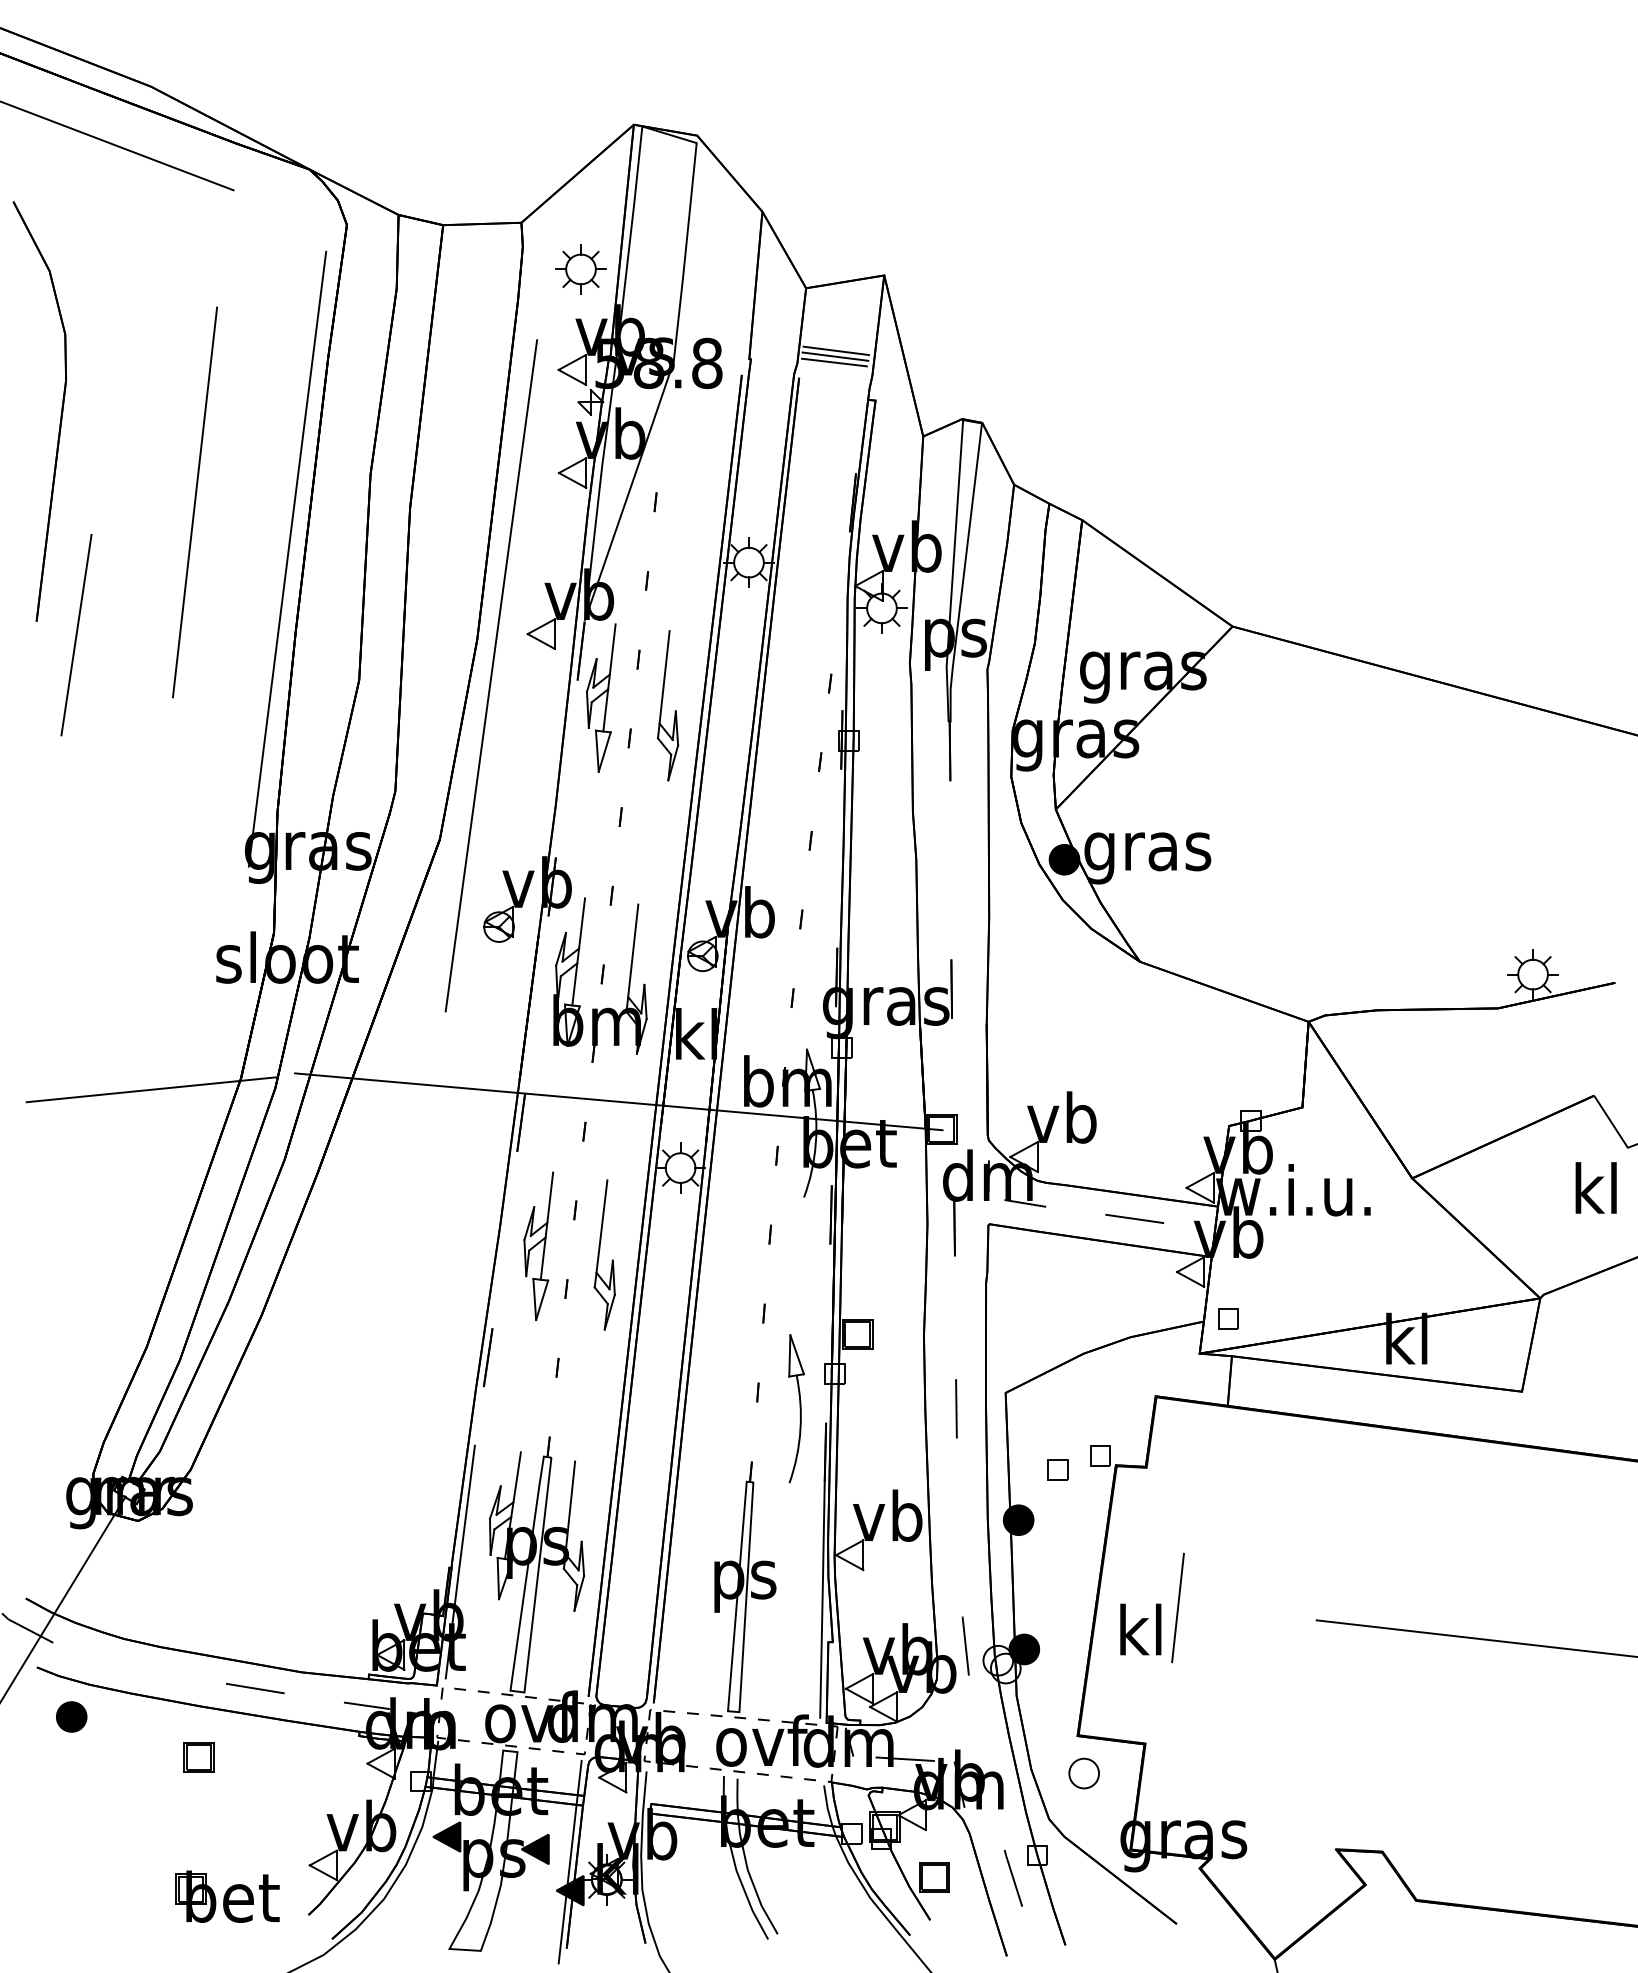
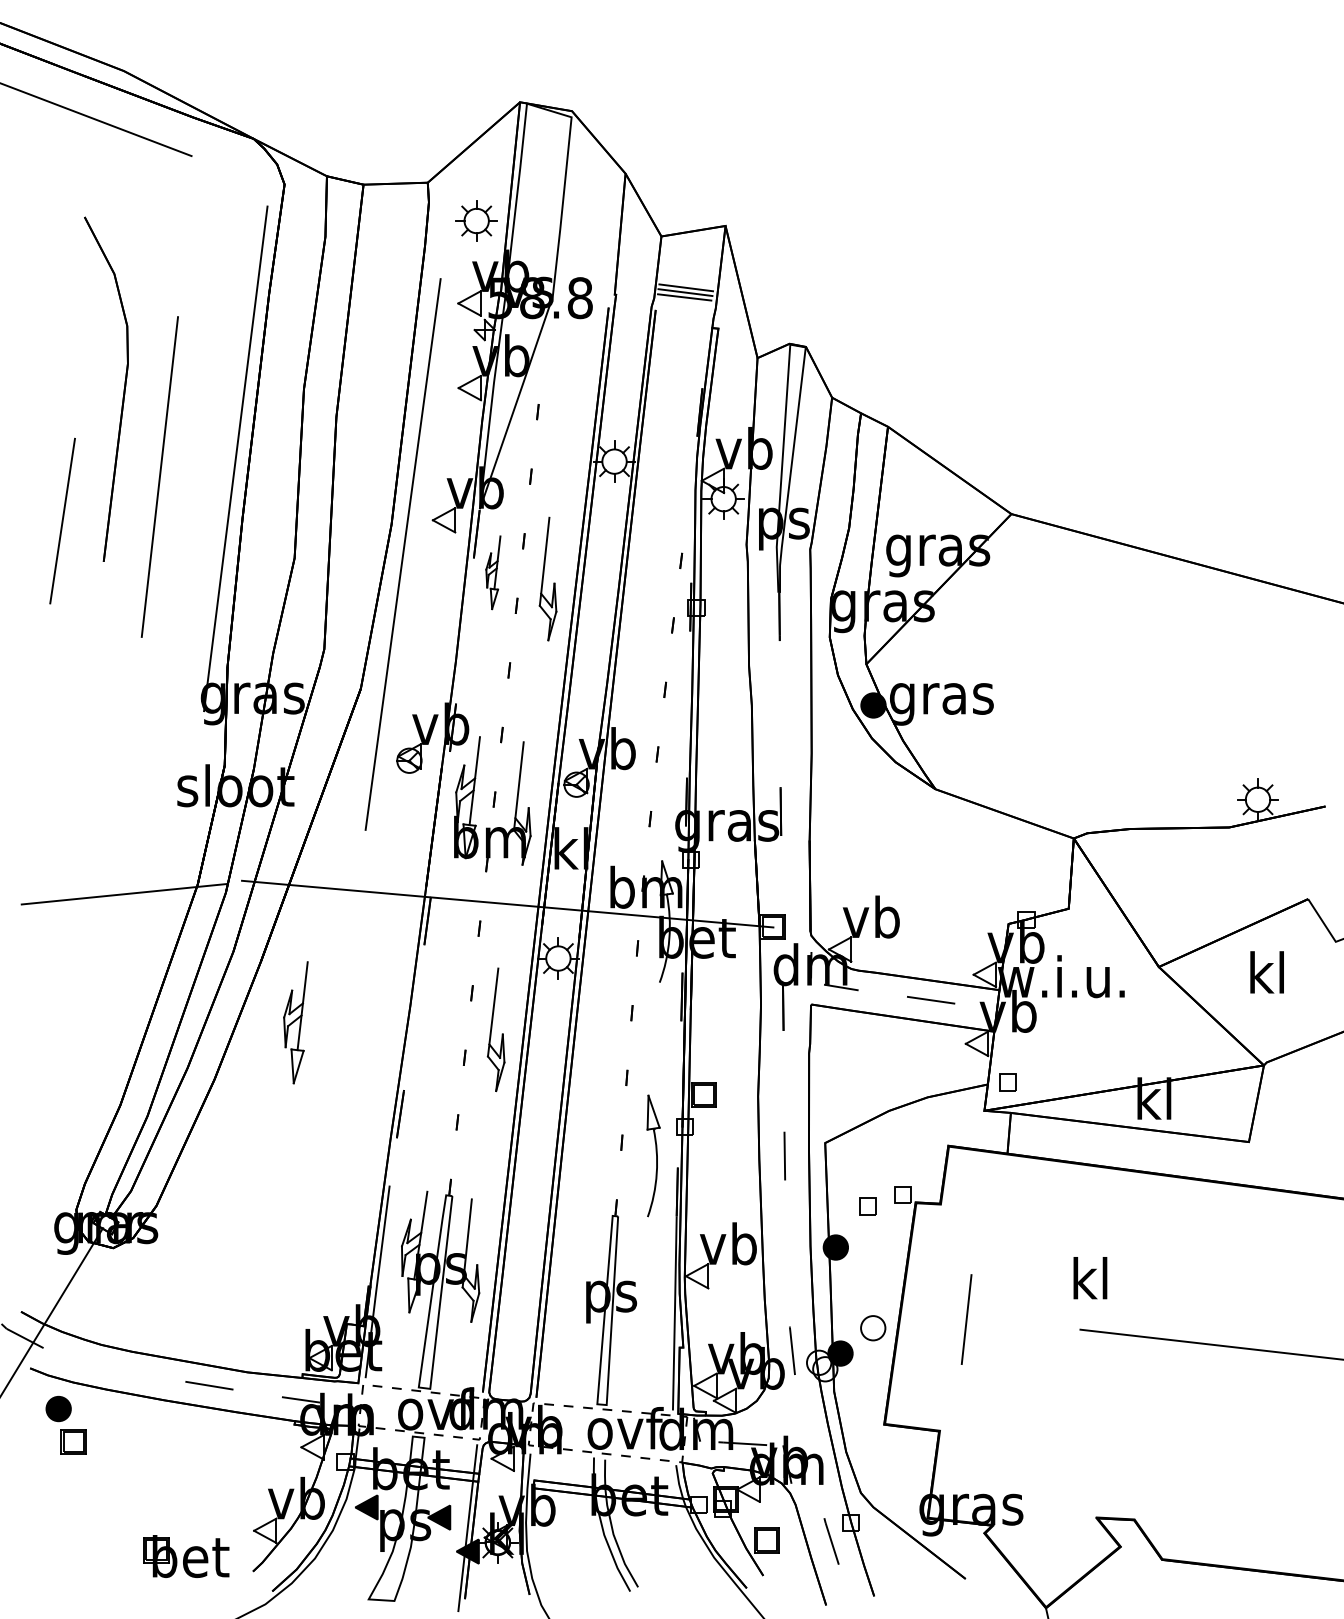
part: (60, 415) -> (123, 392), moved
line: (194, 502) -> (159, 477), moved
part: (601, 697) -> (493, 572), size x0.6
text: (1595, 1187) -> (1266, 971), moved
part: (538, 1246) -> (295, 1022), moved
text: (1140, 1629) -> (1090, 1278), moved
part: (198, 1757) -> (73, 1442), moved
part: (1083, 1773) -> (872, 1328), moved

